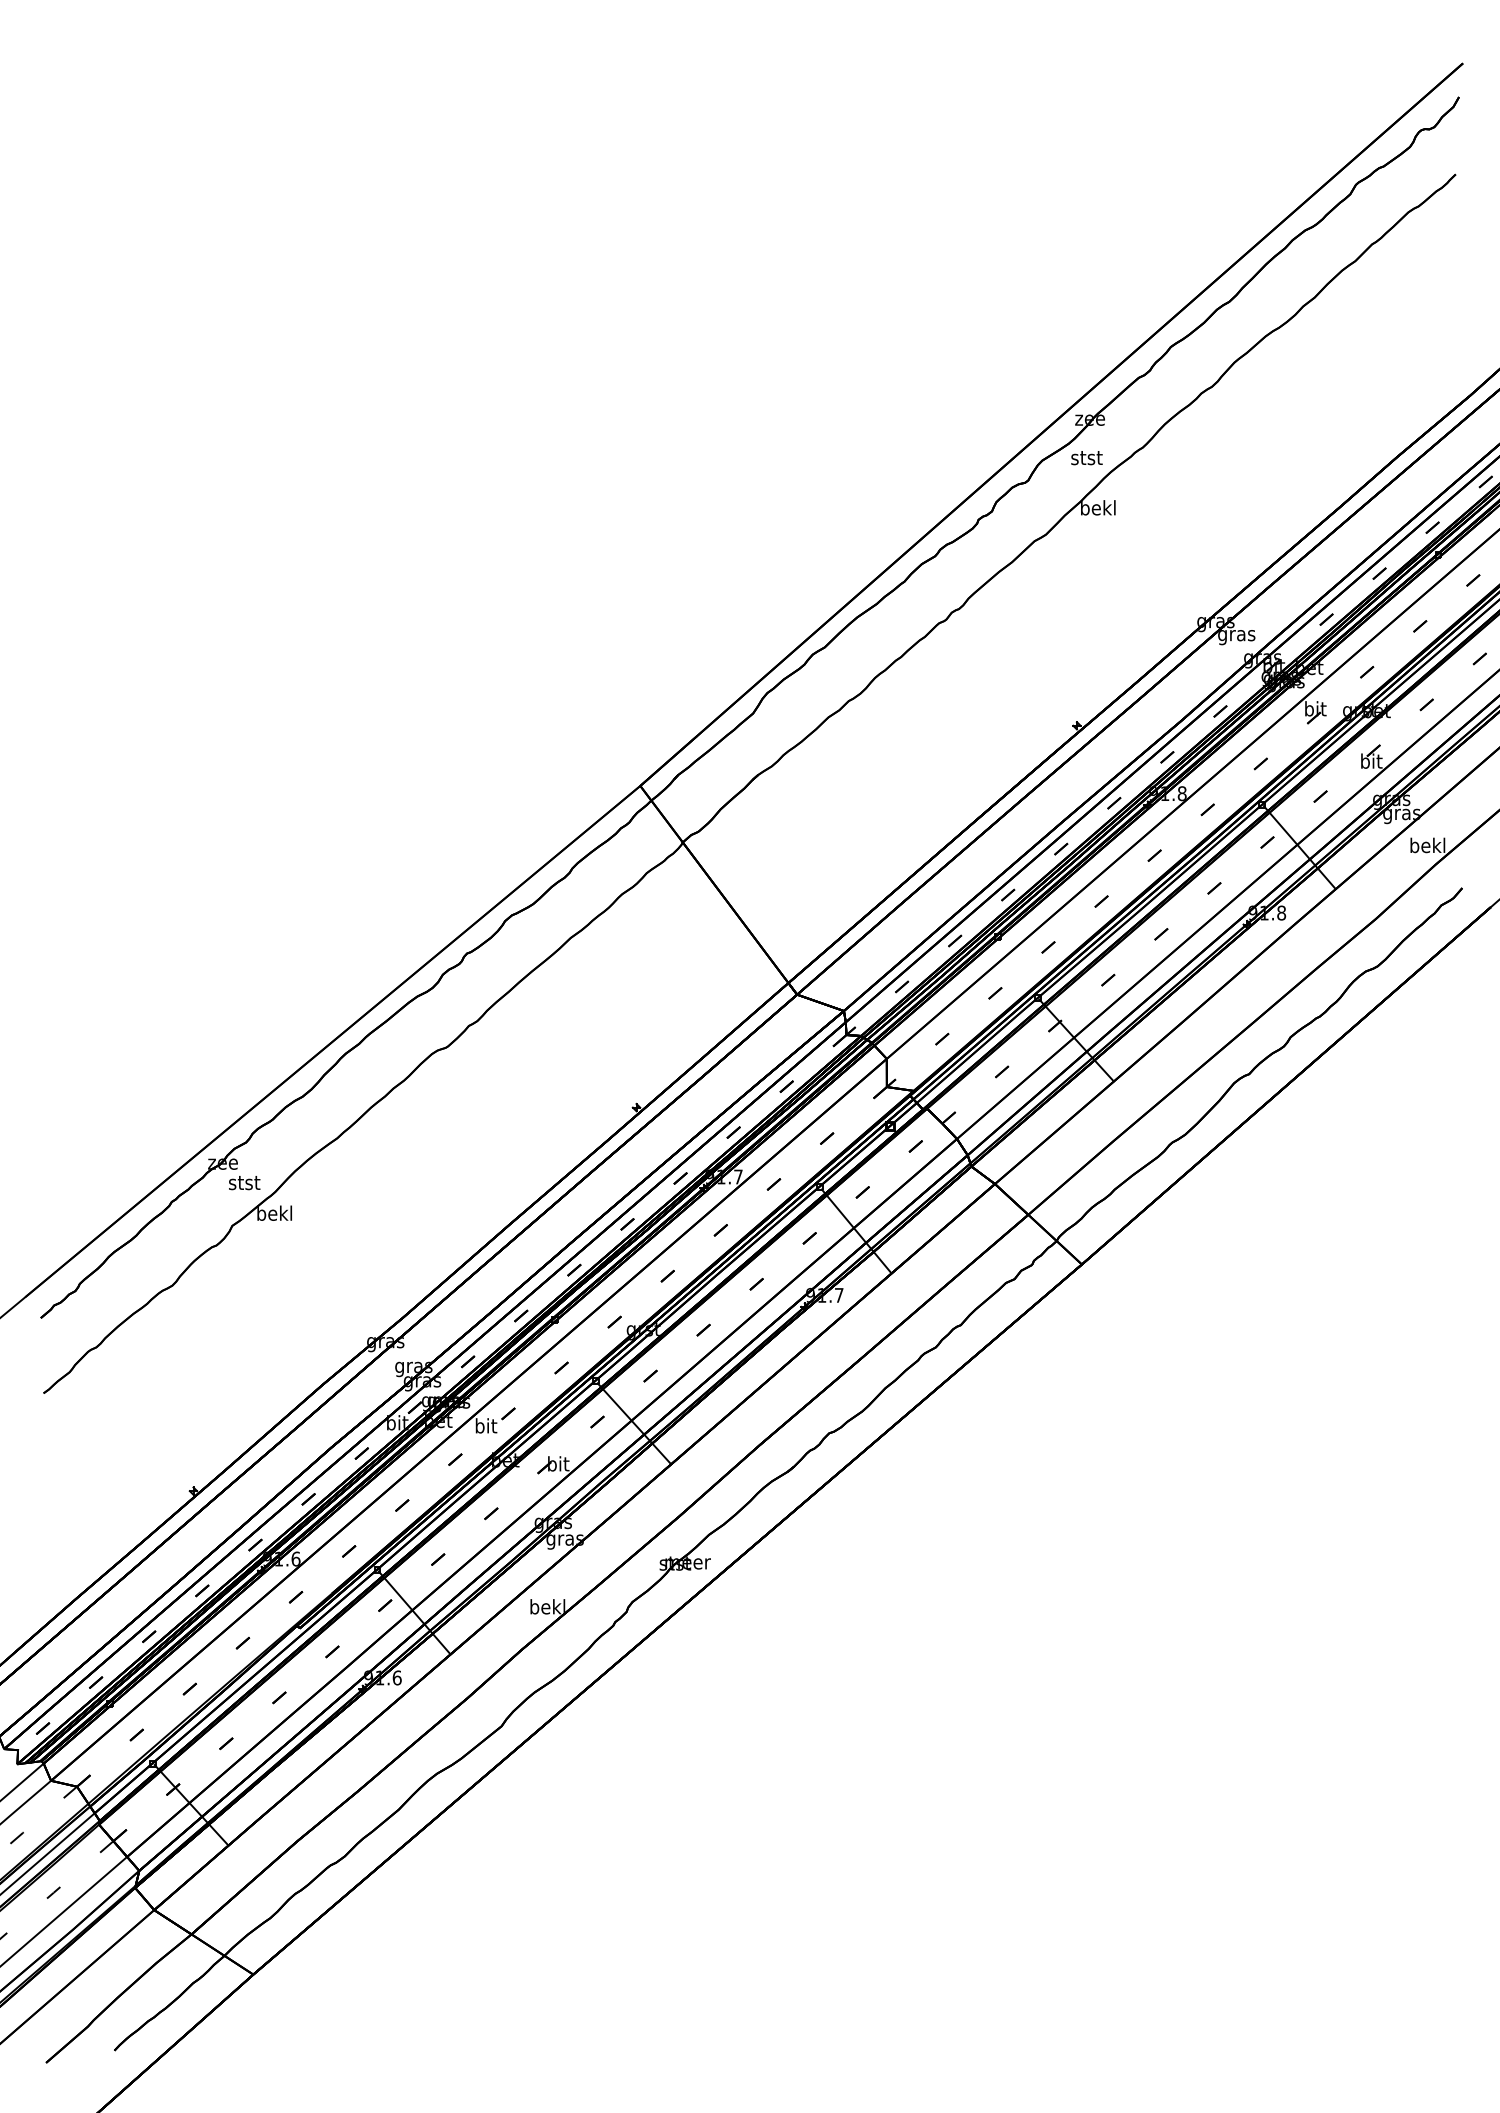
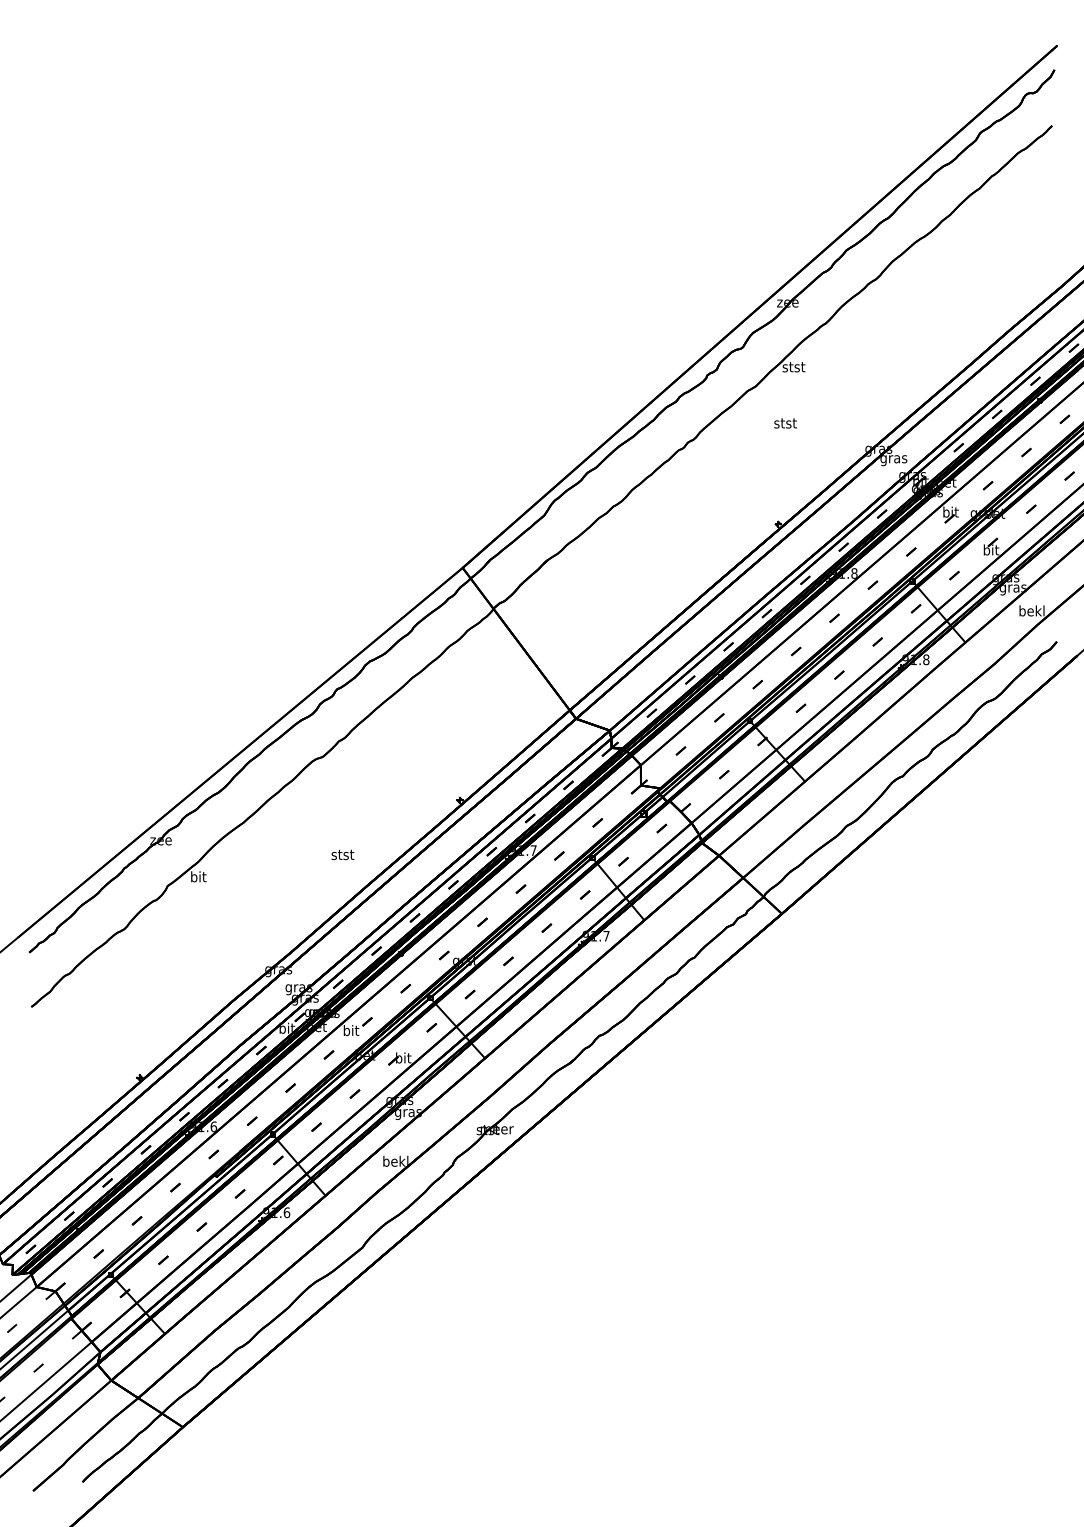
text: (1086, 458) -> (785, 423), moved
text: (1098, 507) -> (793, 366), bekl -> stst
text: (244, 1183) -> (342, 855), moved
text: (274, 1212) -> (198, 876), bekl -> bit

